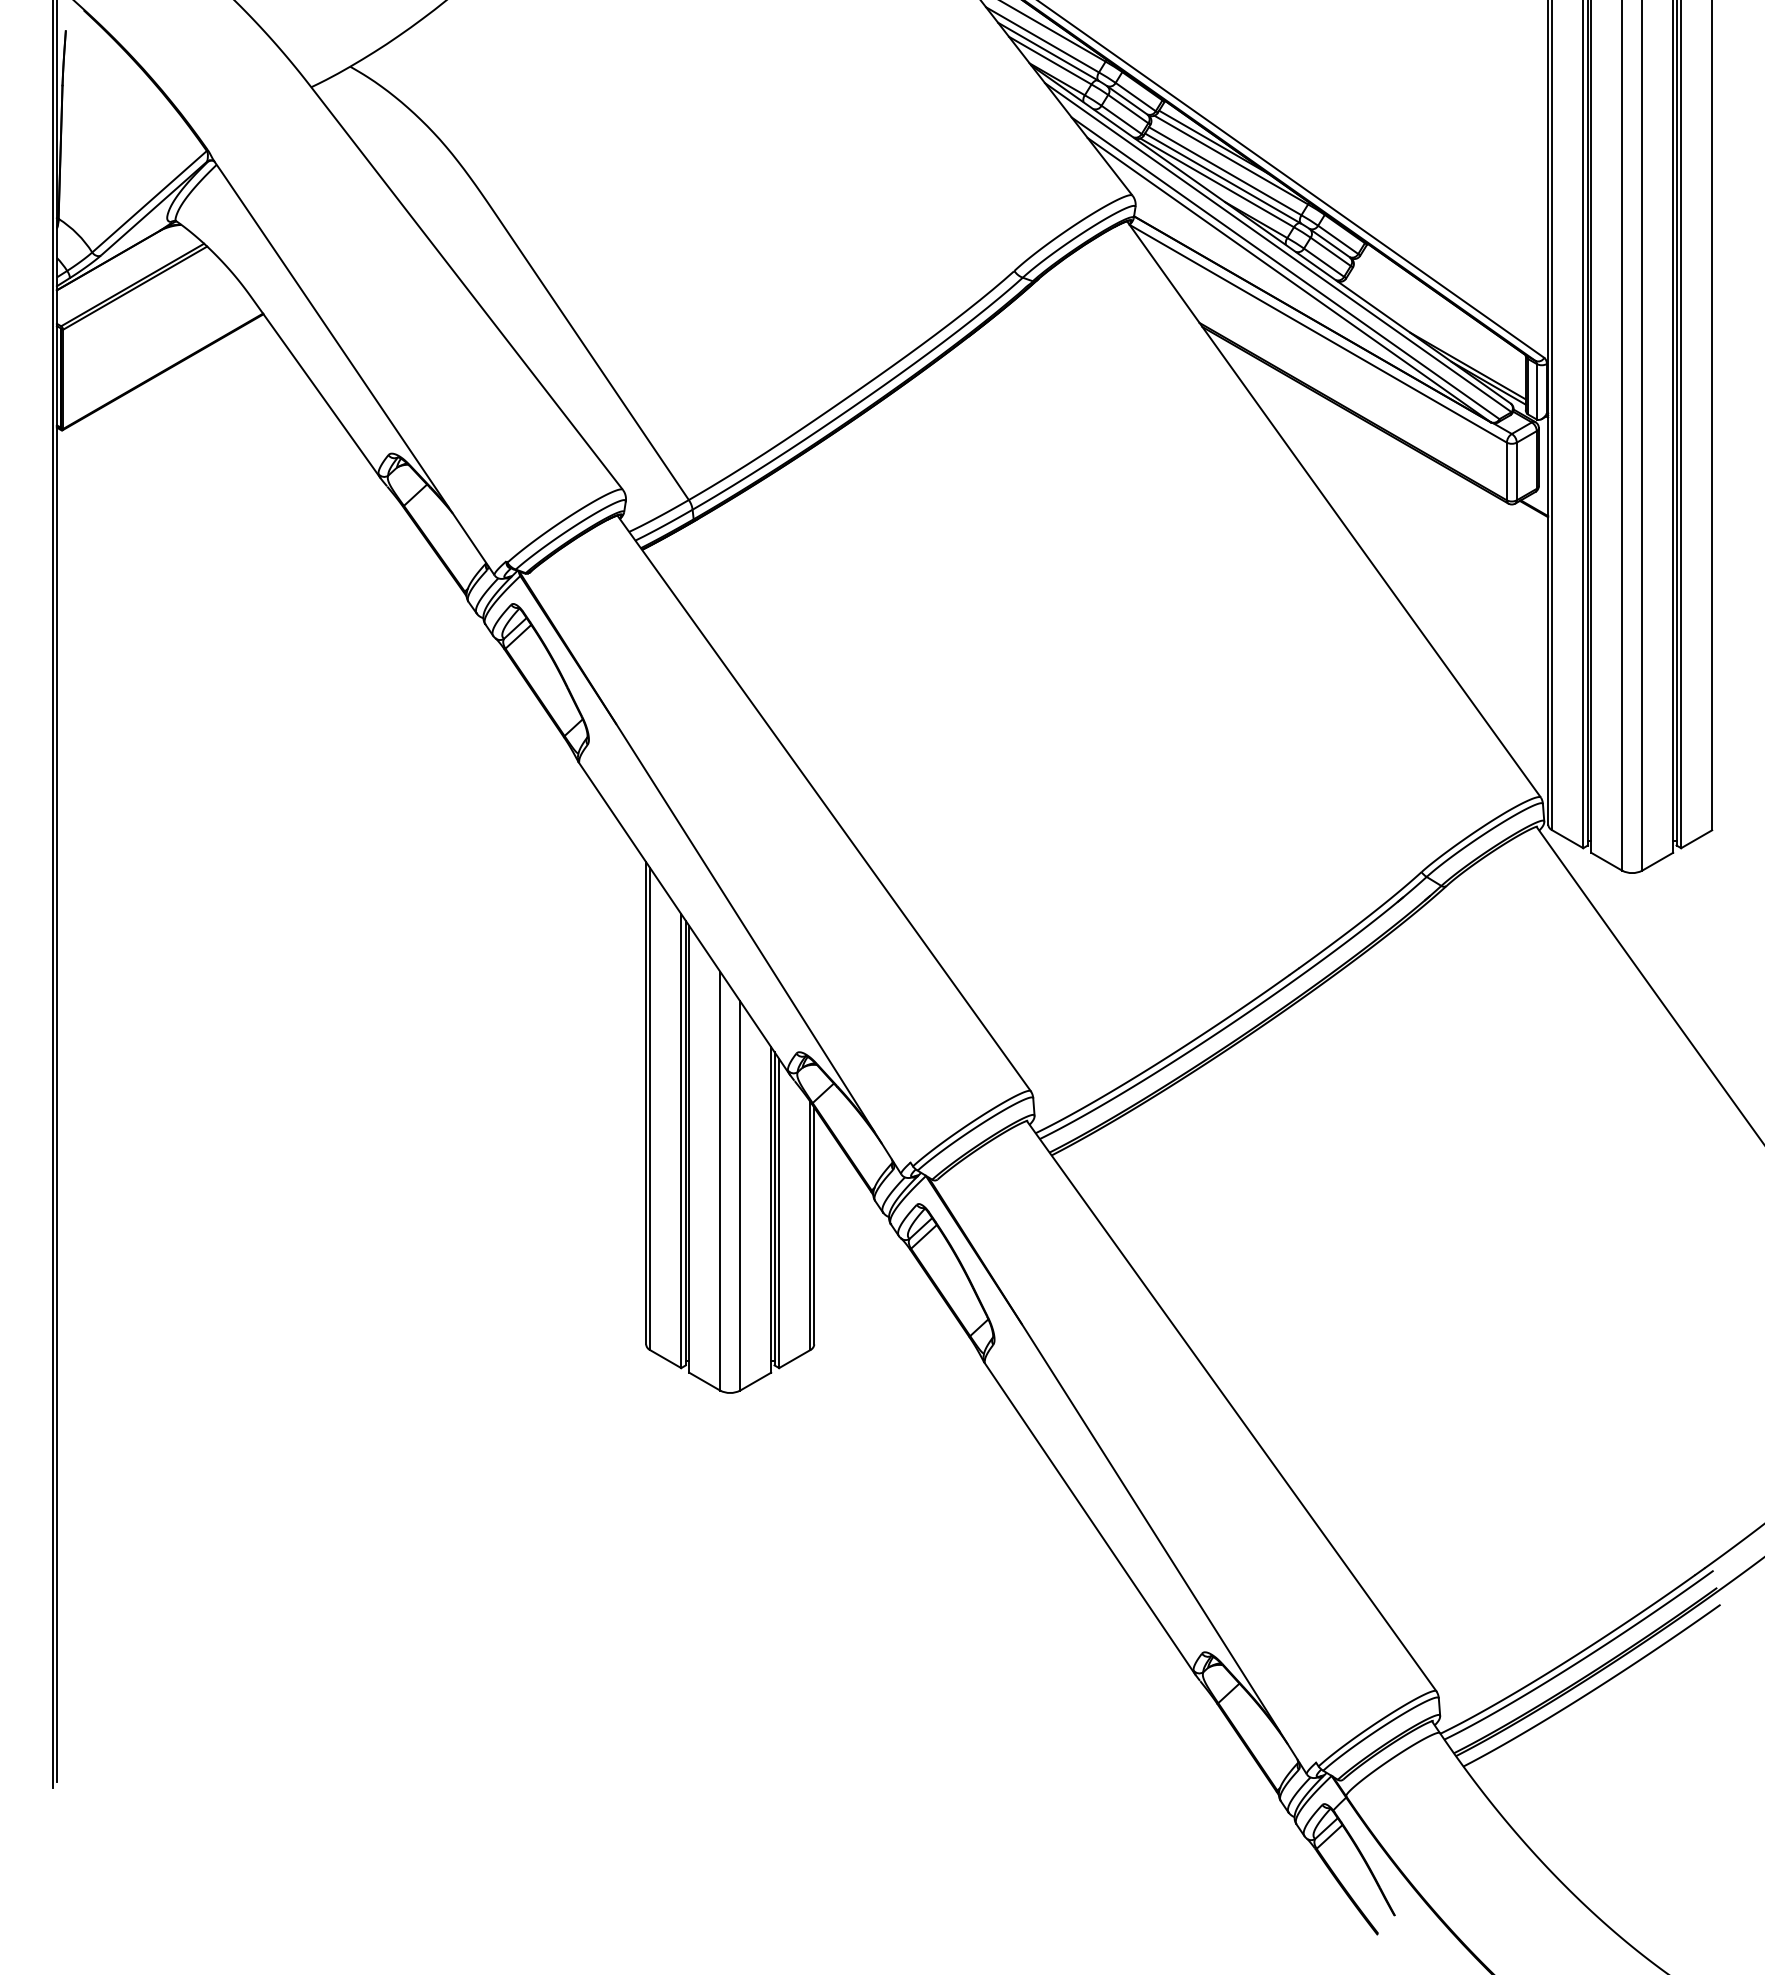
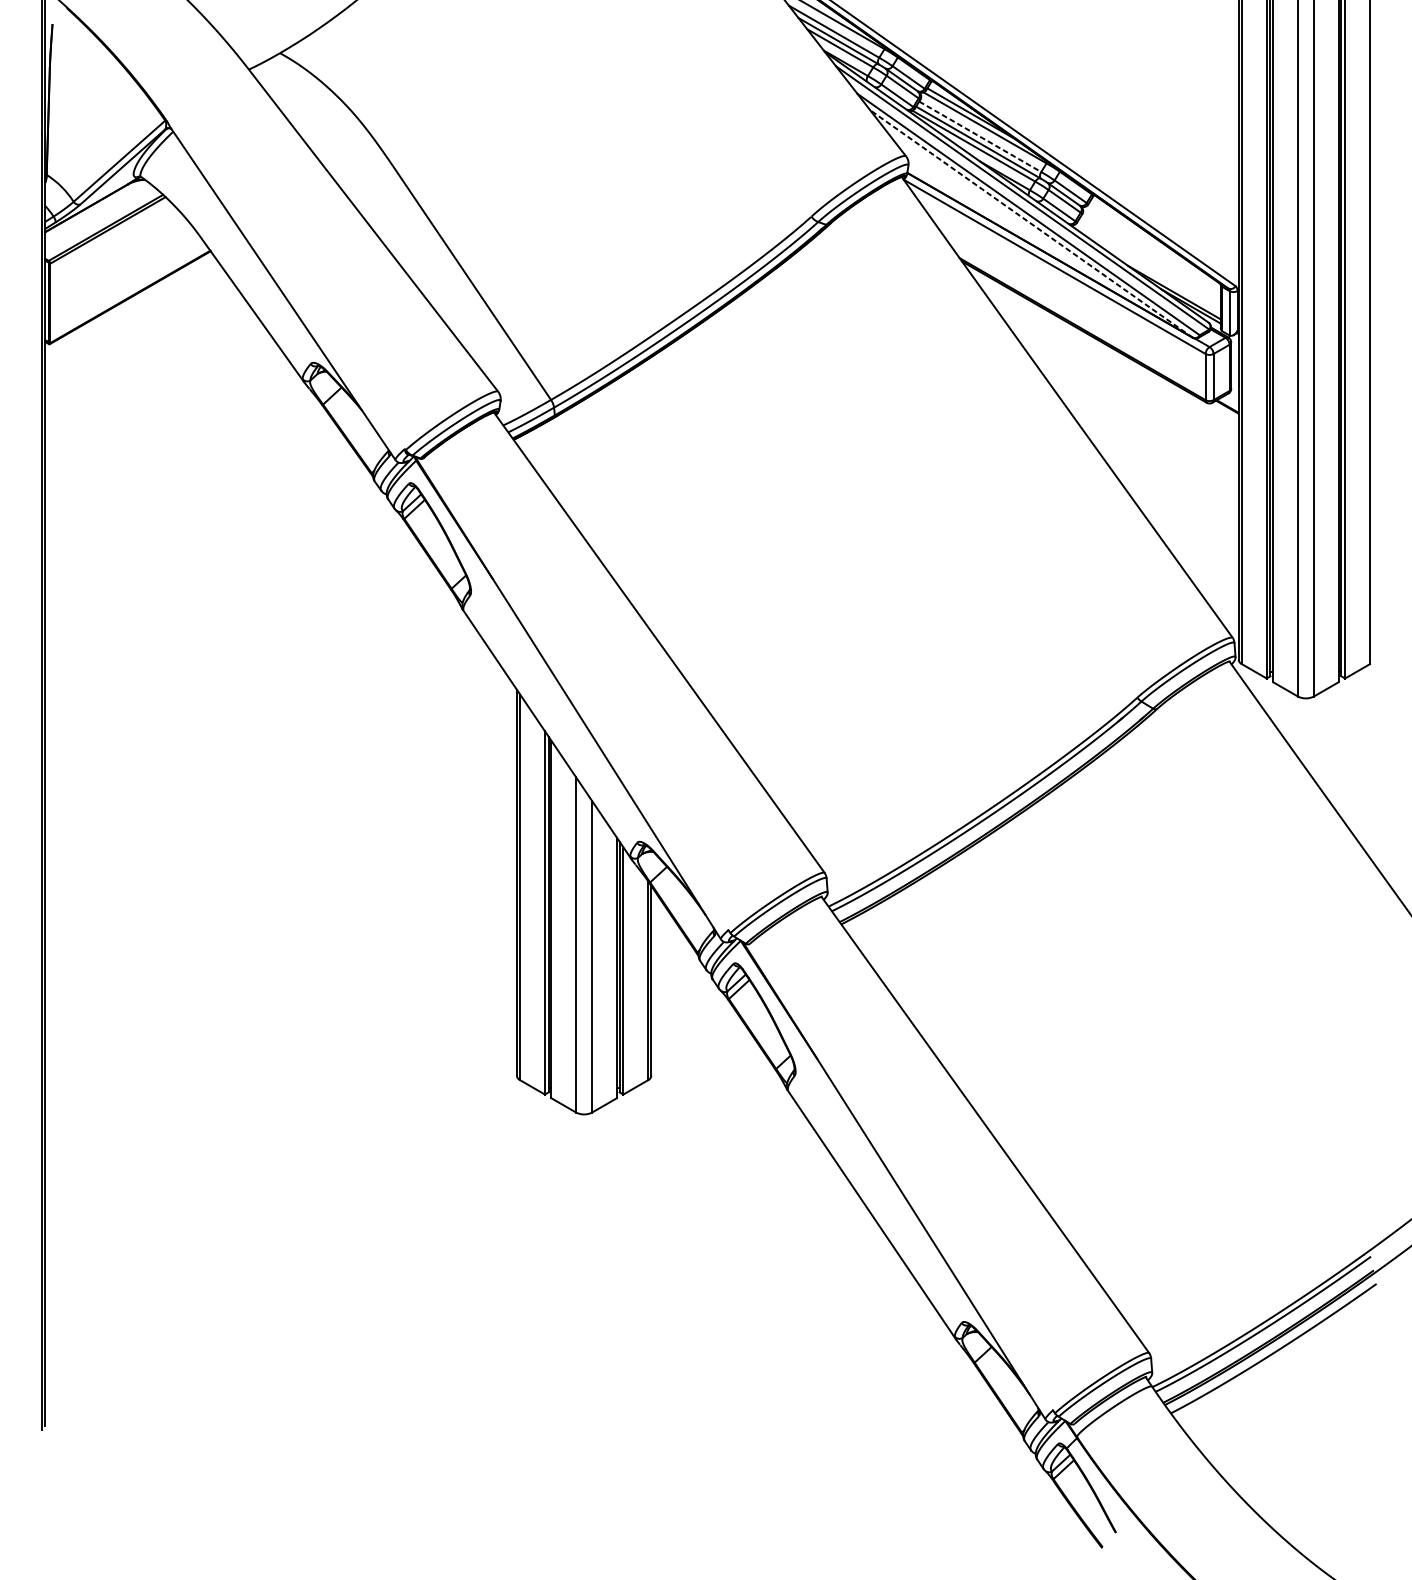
line: (1225, 171) -> (980, 137), solid -> dashed
line: (1289, 280) -> (1031, 224), solid -> dashed

